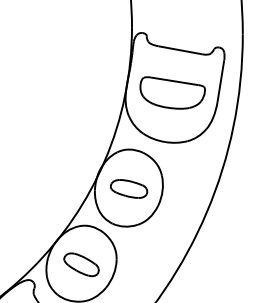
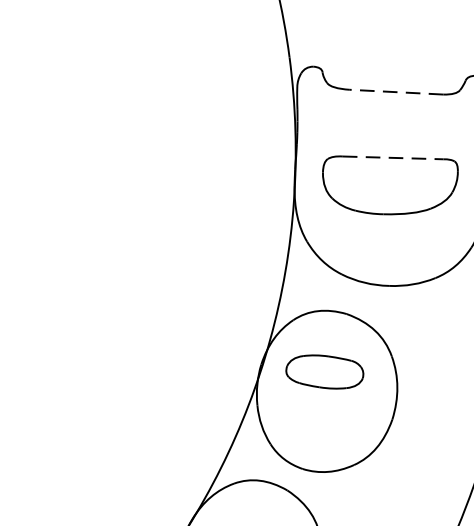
line: (180, 50) -> (396, 92), solid -> dashed
line: (175, 81) -> (394, 157), solid -> dashed
part: (129, 188) -> (325, 371), moved

